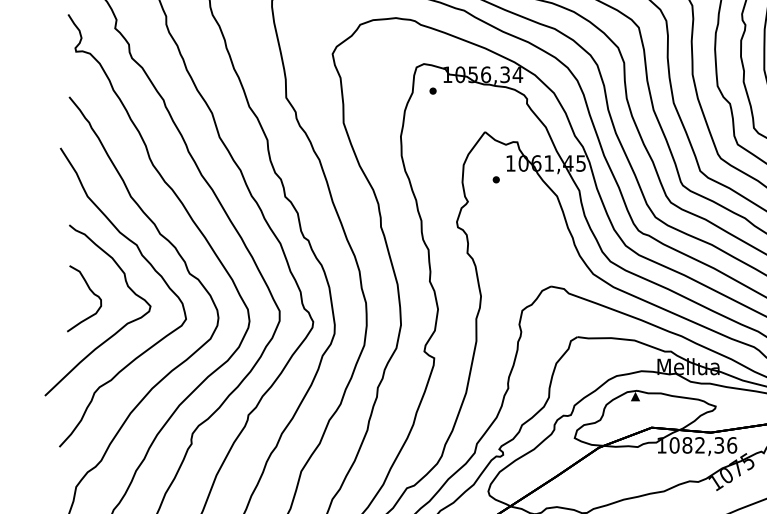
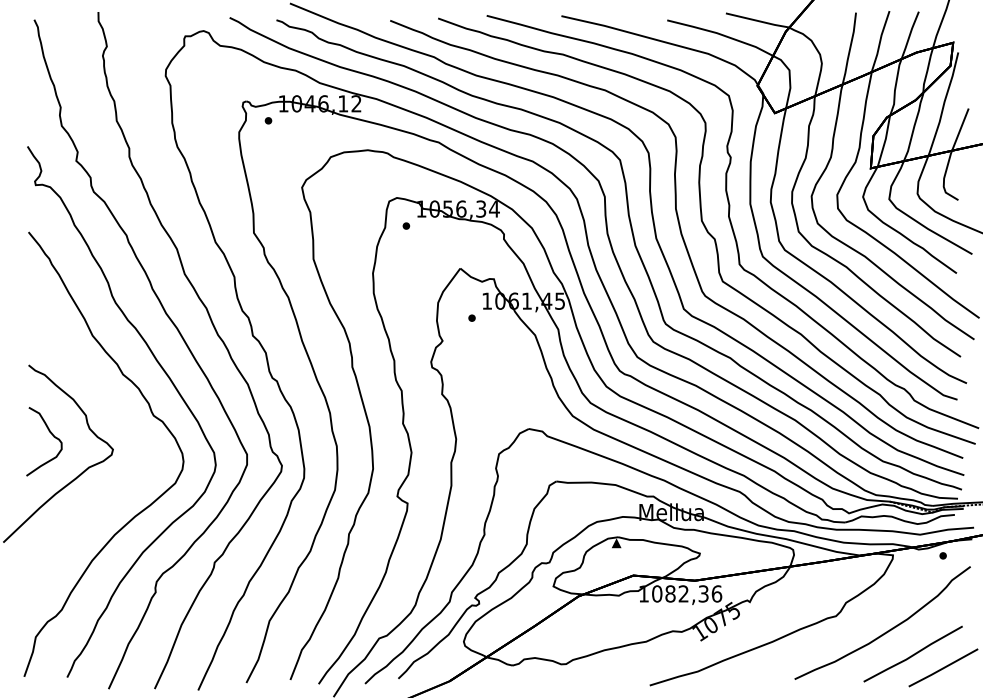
curve: (153, 270) -> (116, 412), removed

